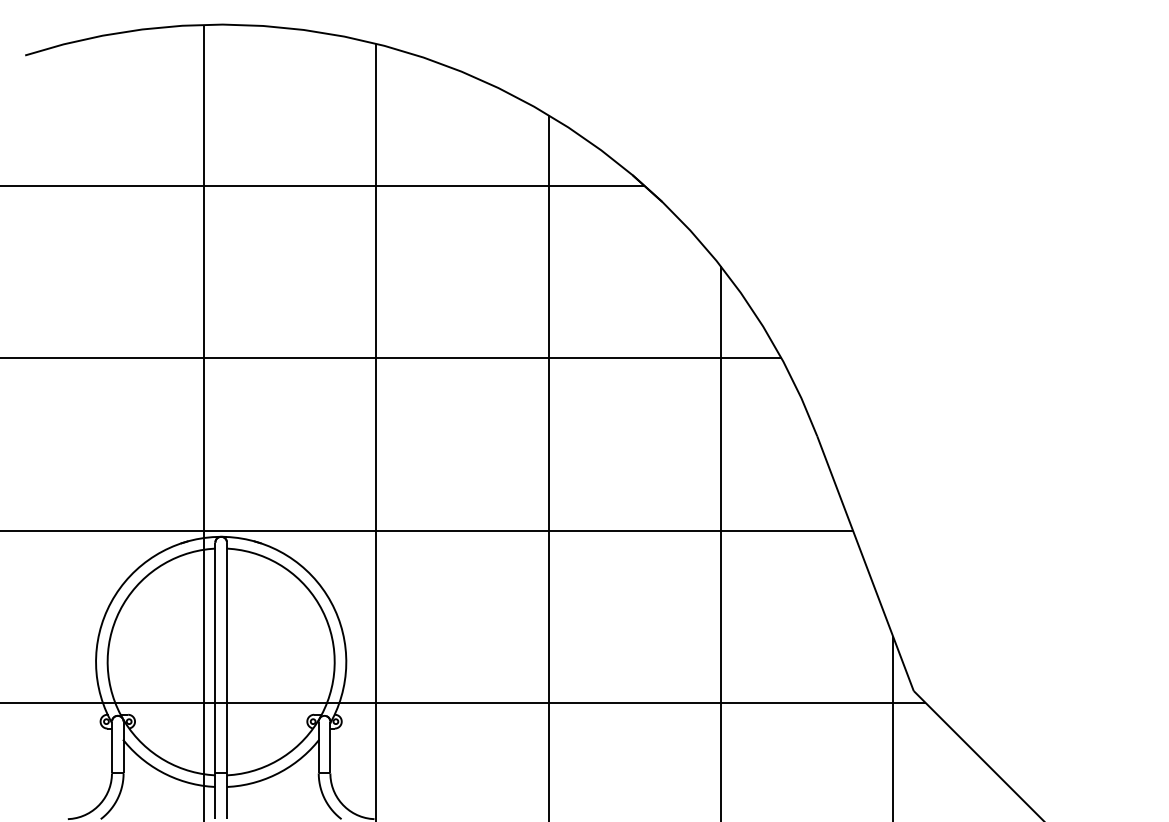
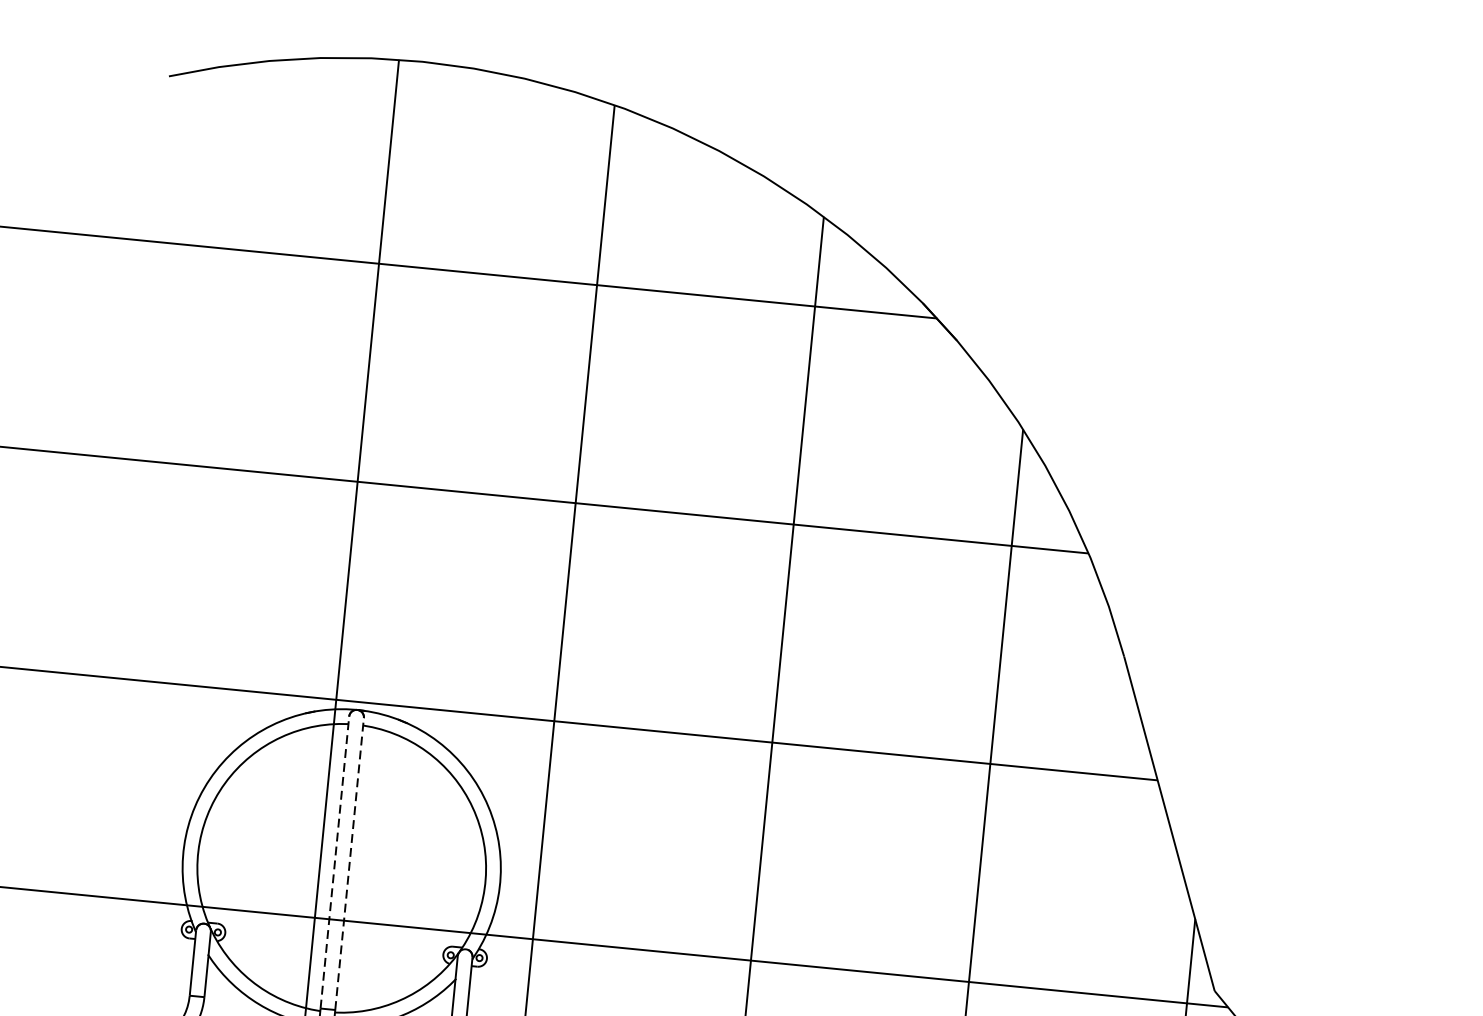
line: (215, 657) -> (335, 861), solid -> dashed
line: (226, 657) -> (349, 863), solid -> dashed

